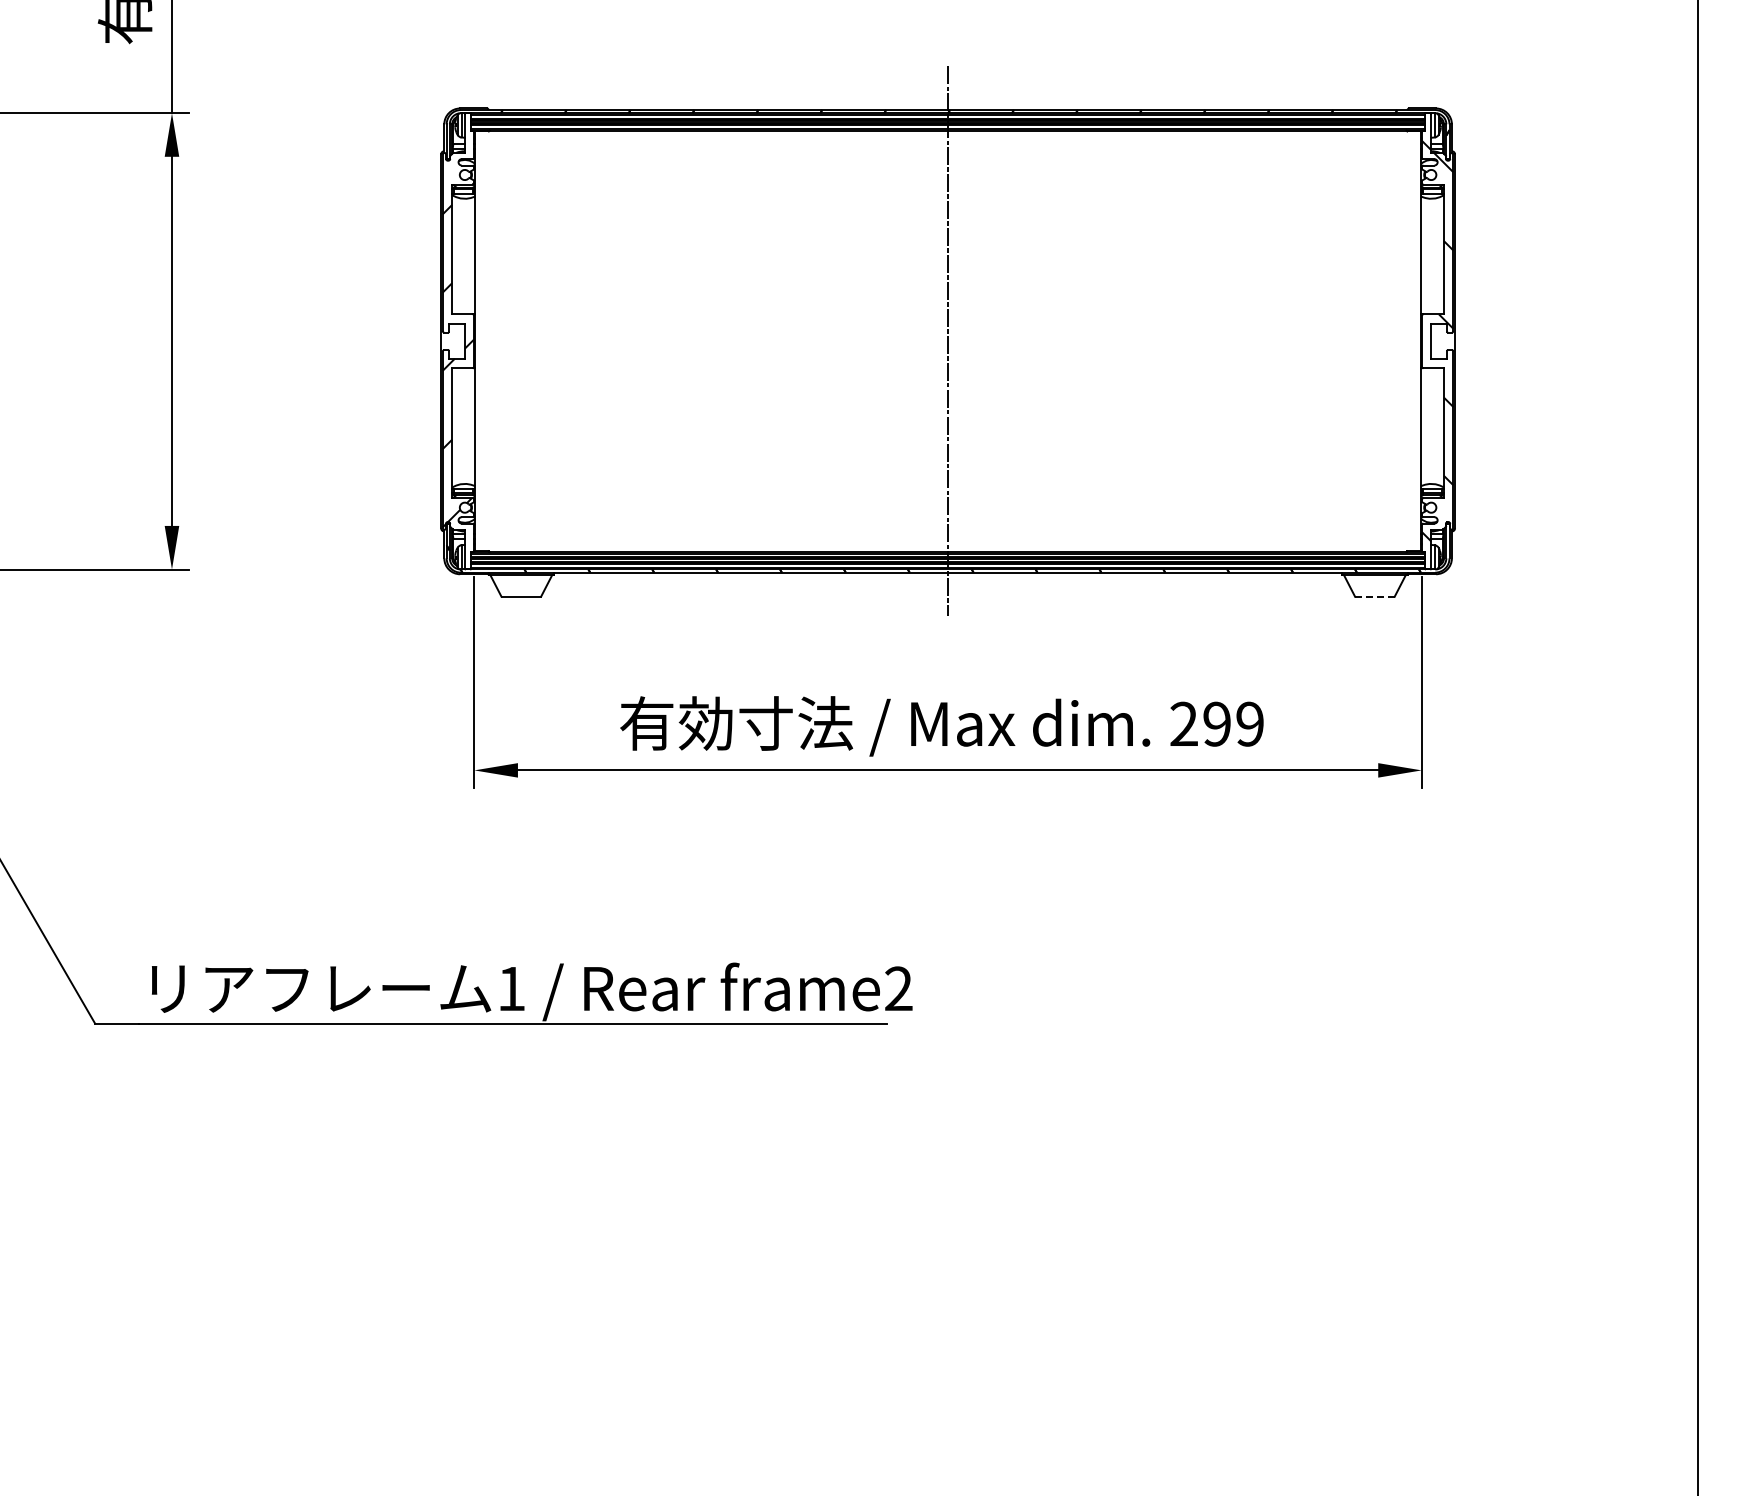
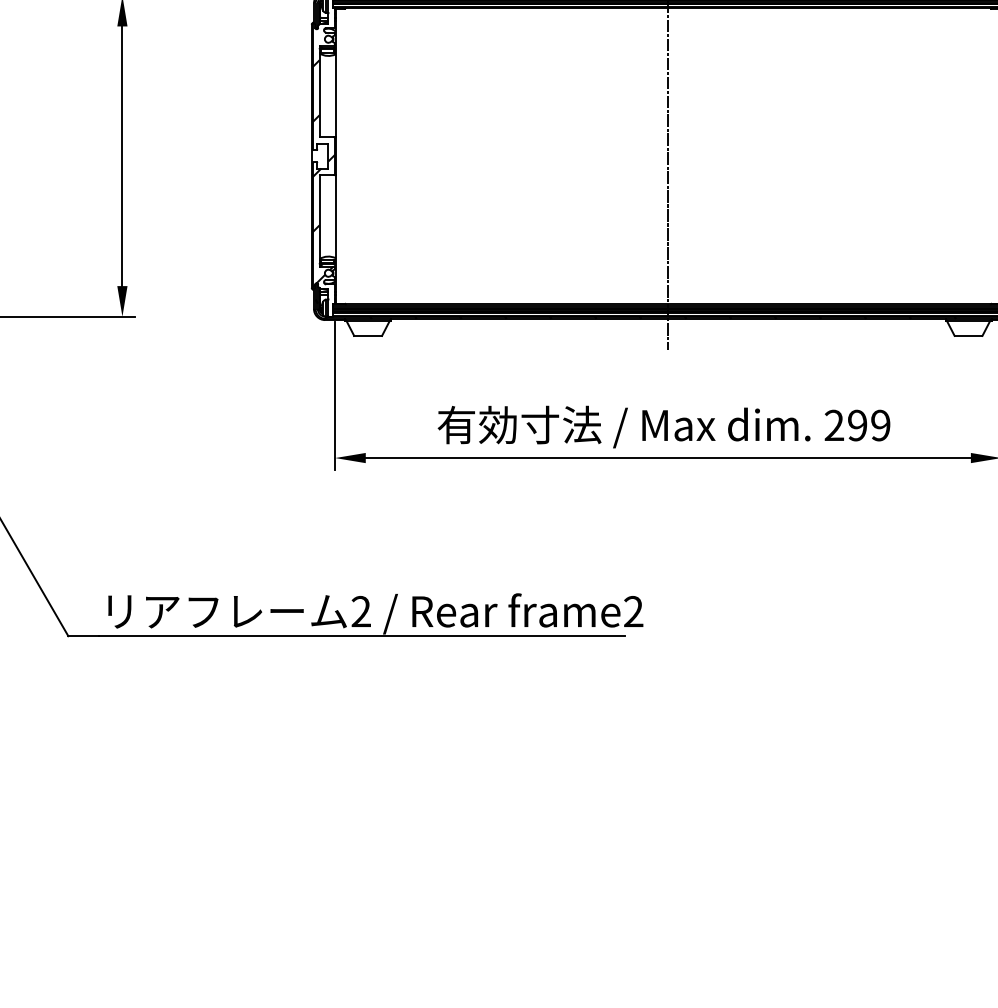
line: (1374, 596) -> (968, 335), dashed -> solid
text: (511, 988) -> (361, 611), 1 -> 2

